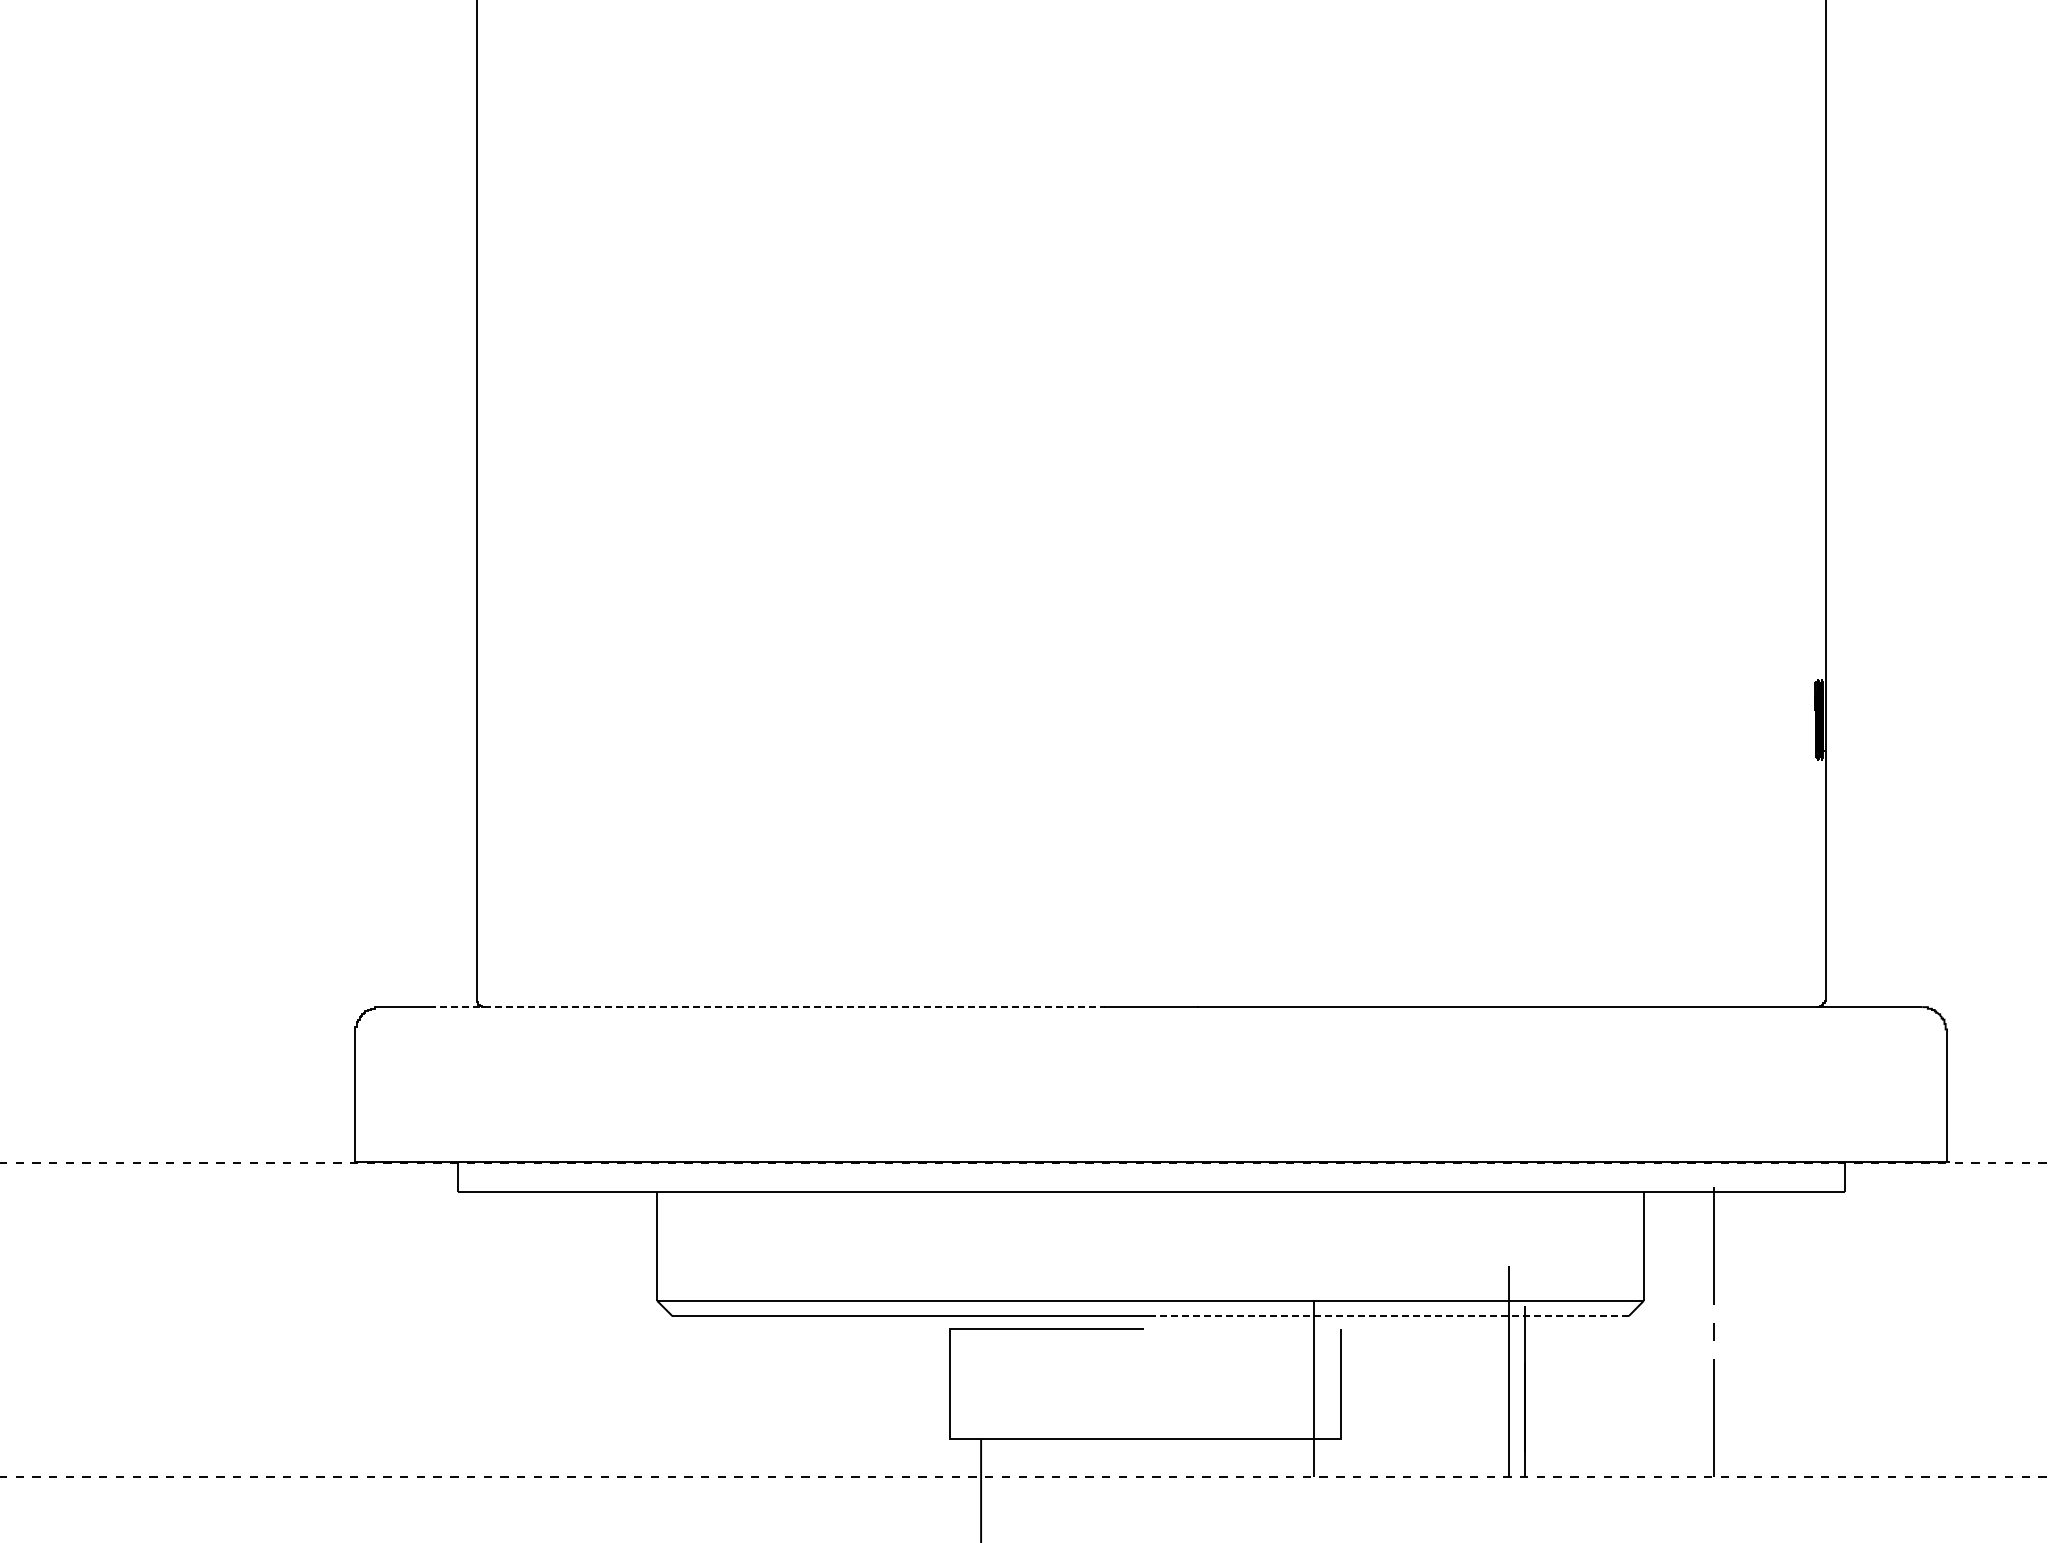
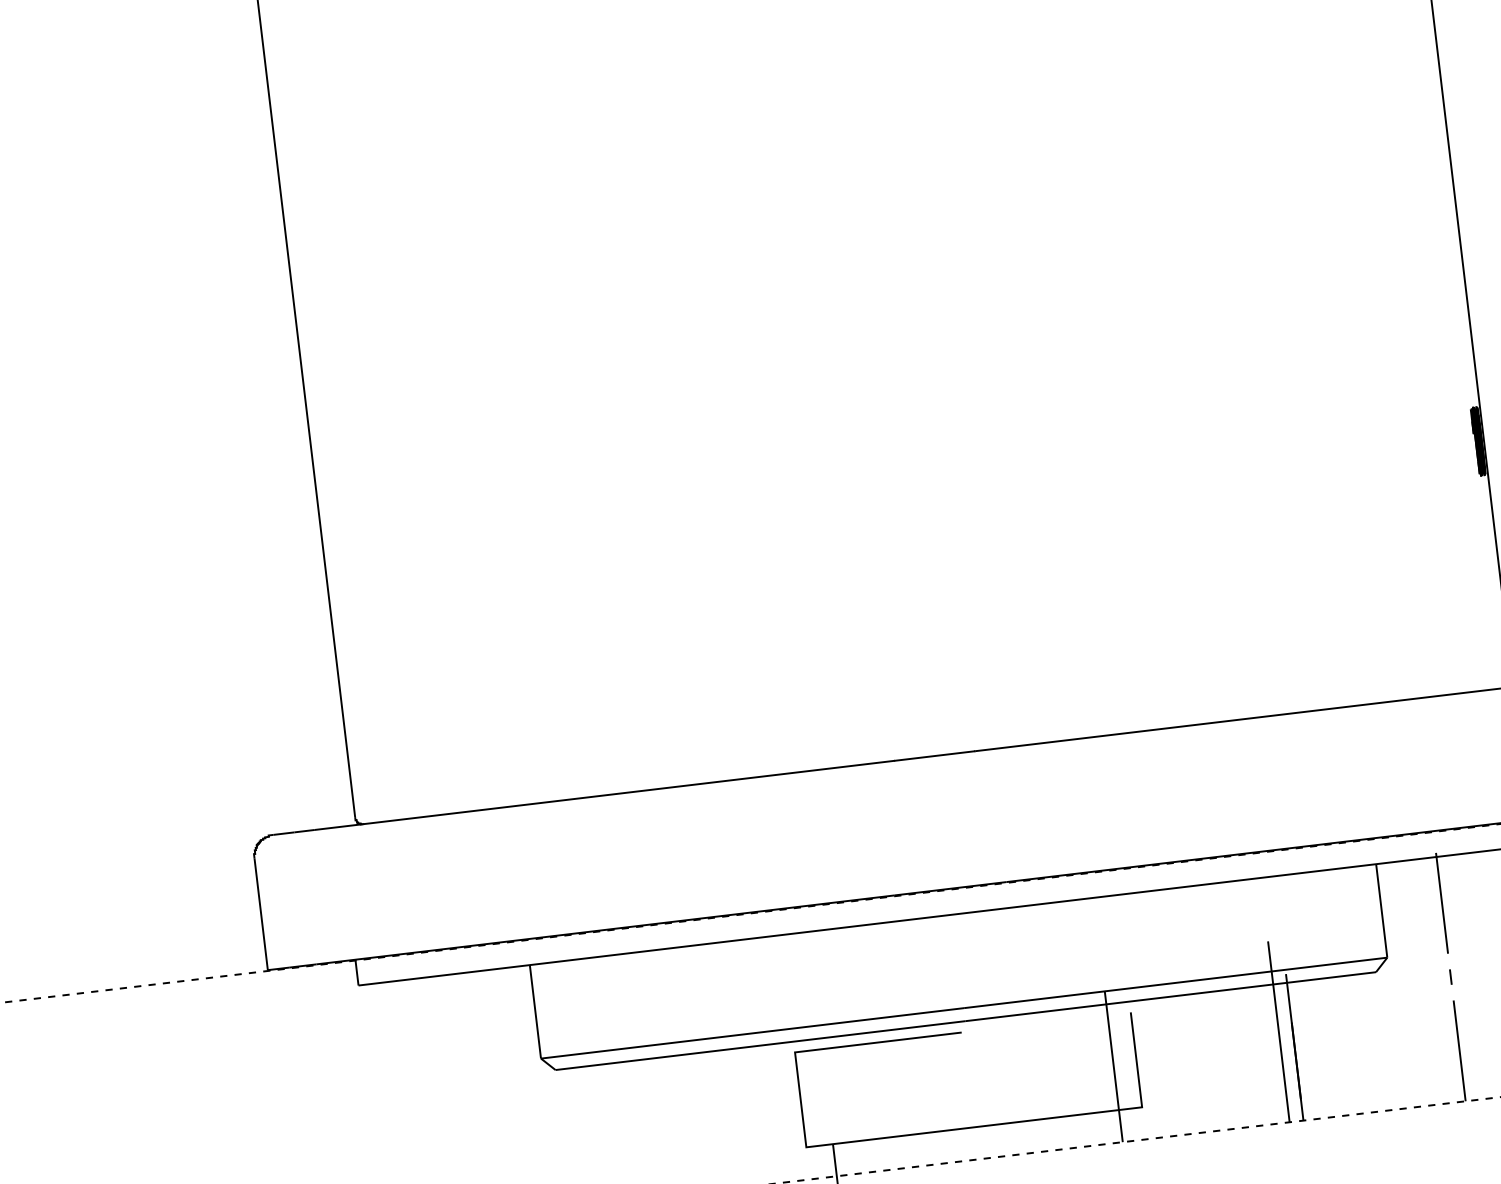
line: (766, 1007) -> (604, 795), dashed -> solid
line: (1389, 1316) -> (1170, 997), dashed -> solid

